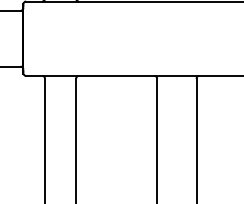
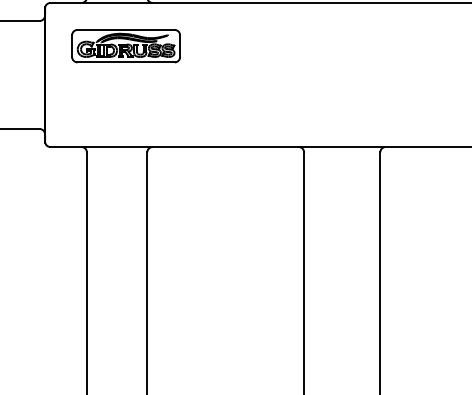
part: (64, 23) -> (124, 45), added

